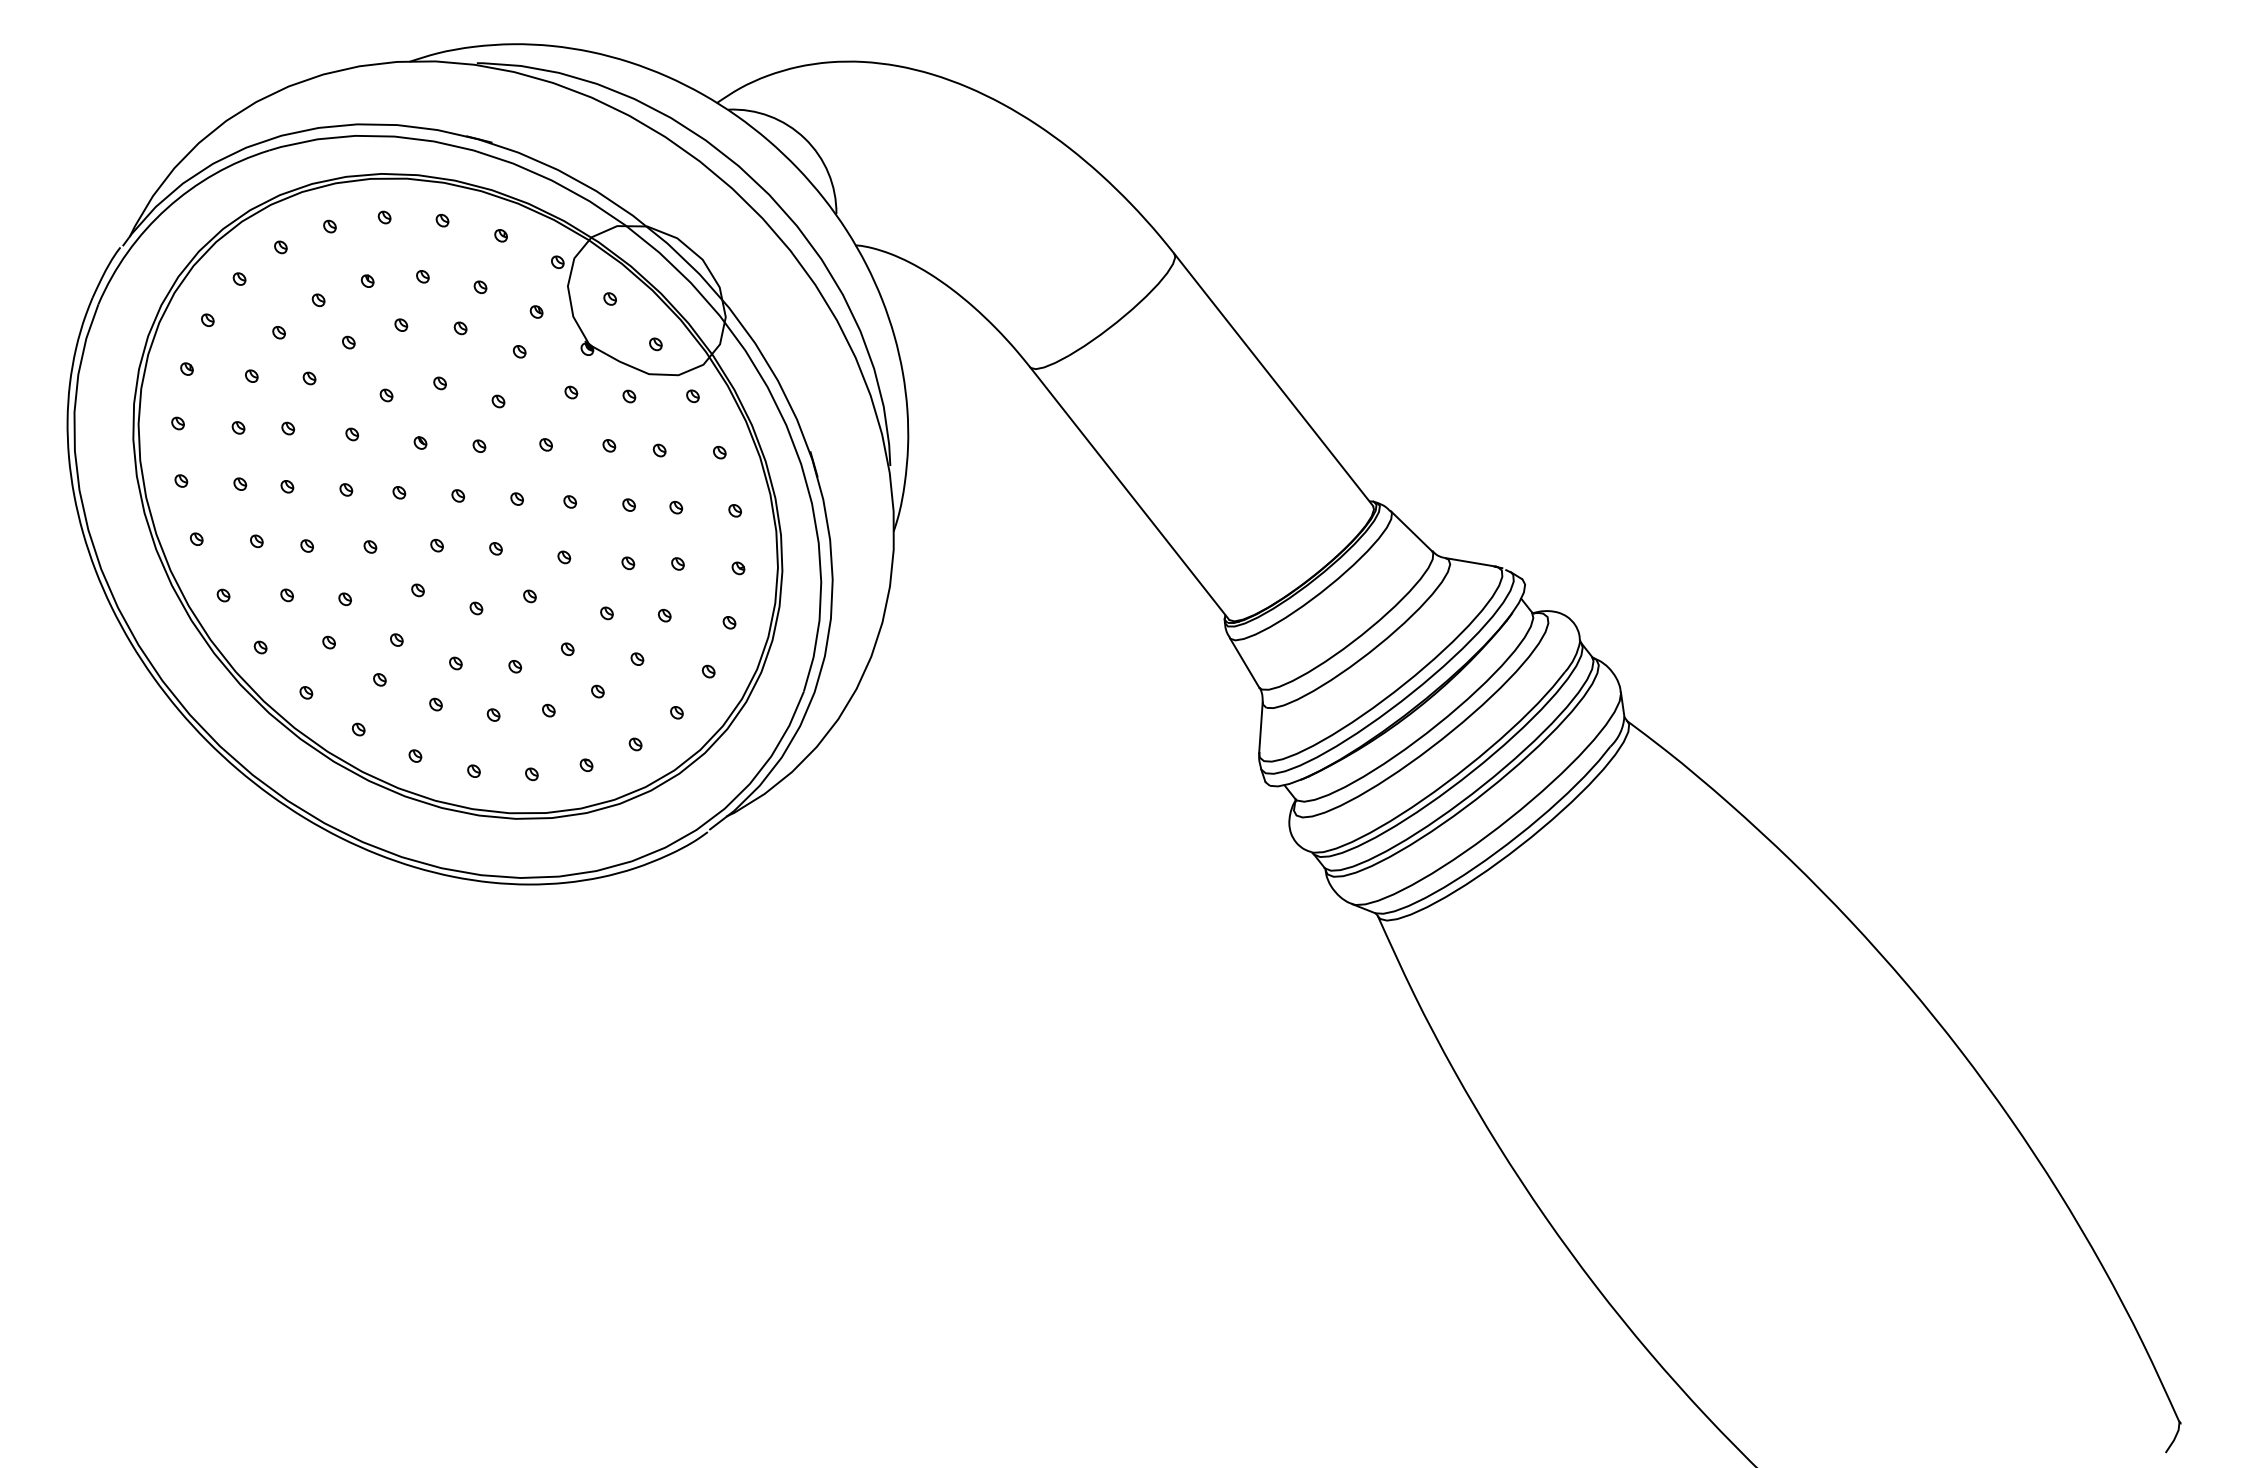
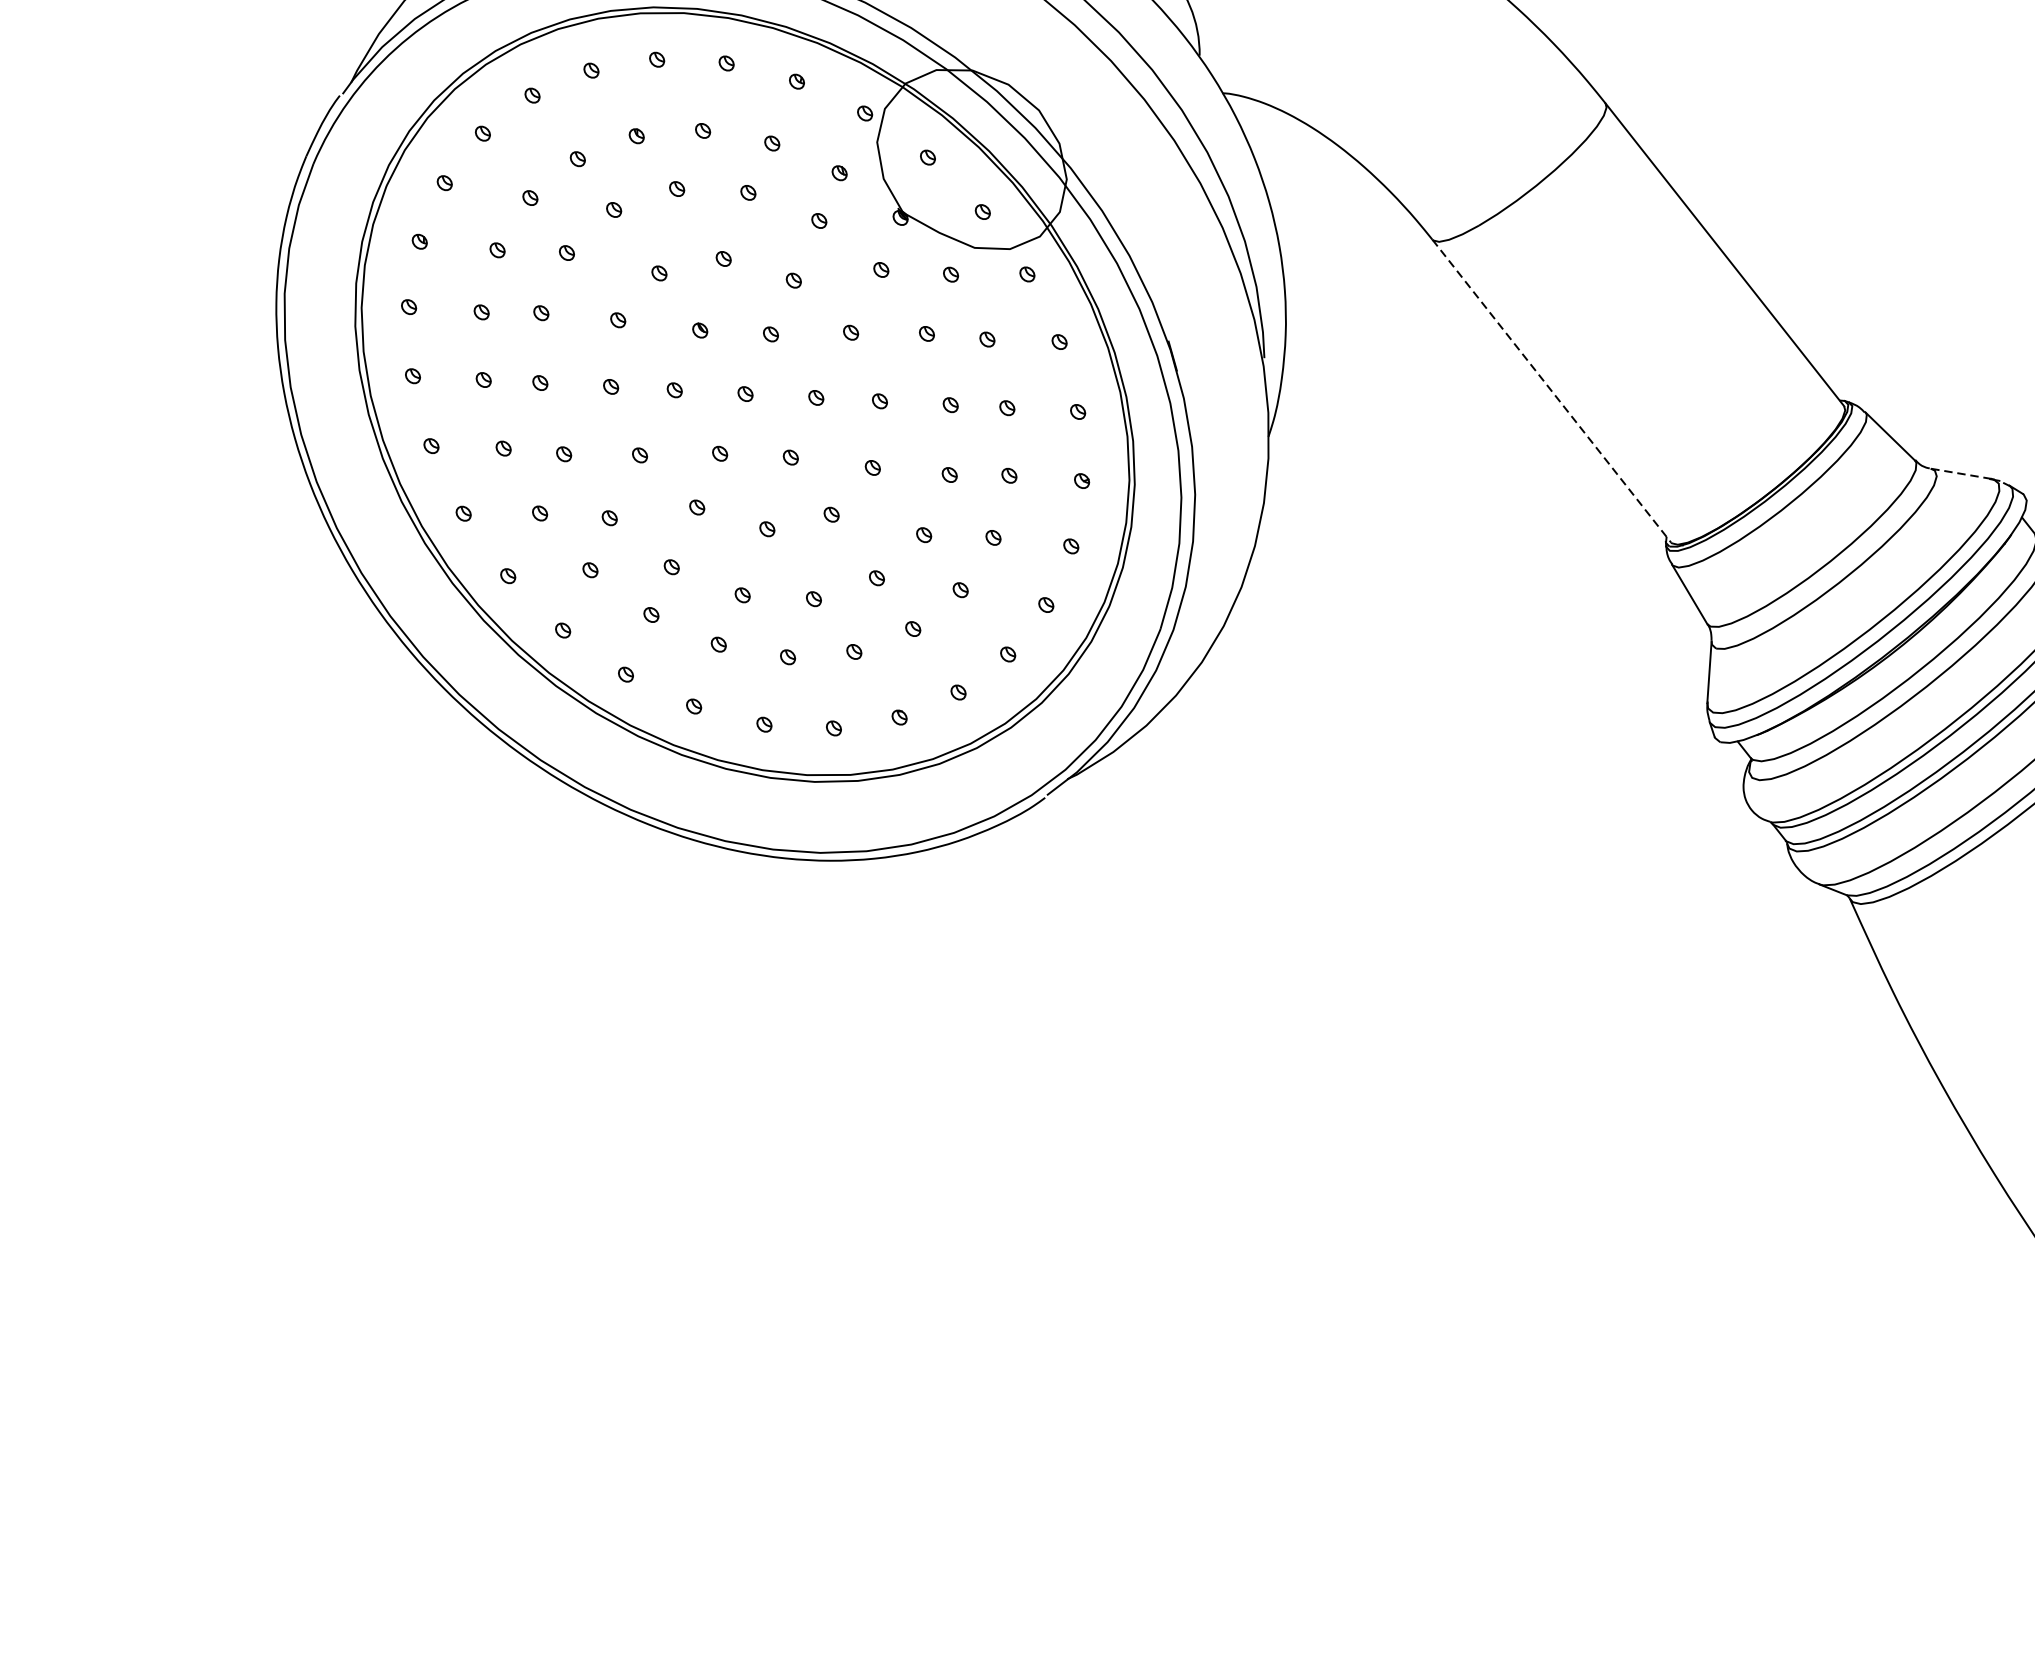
line: (1129, 493) -> (1551, 391), solid -> dashed
line: (1470, 562) -> (1961, 474), solid -> dashed

